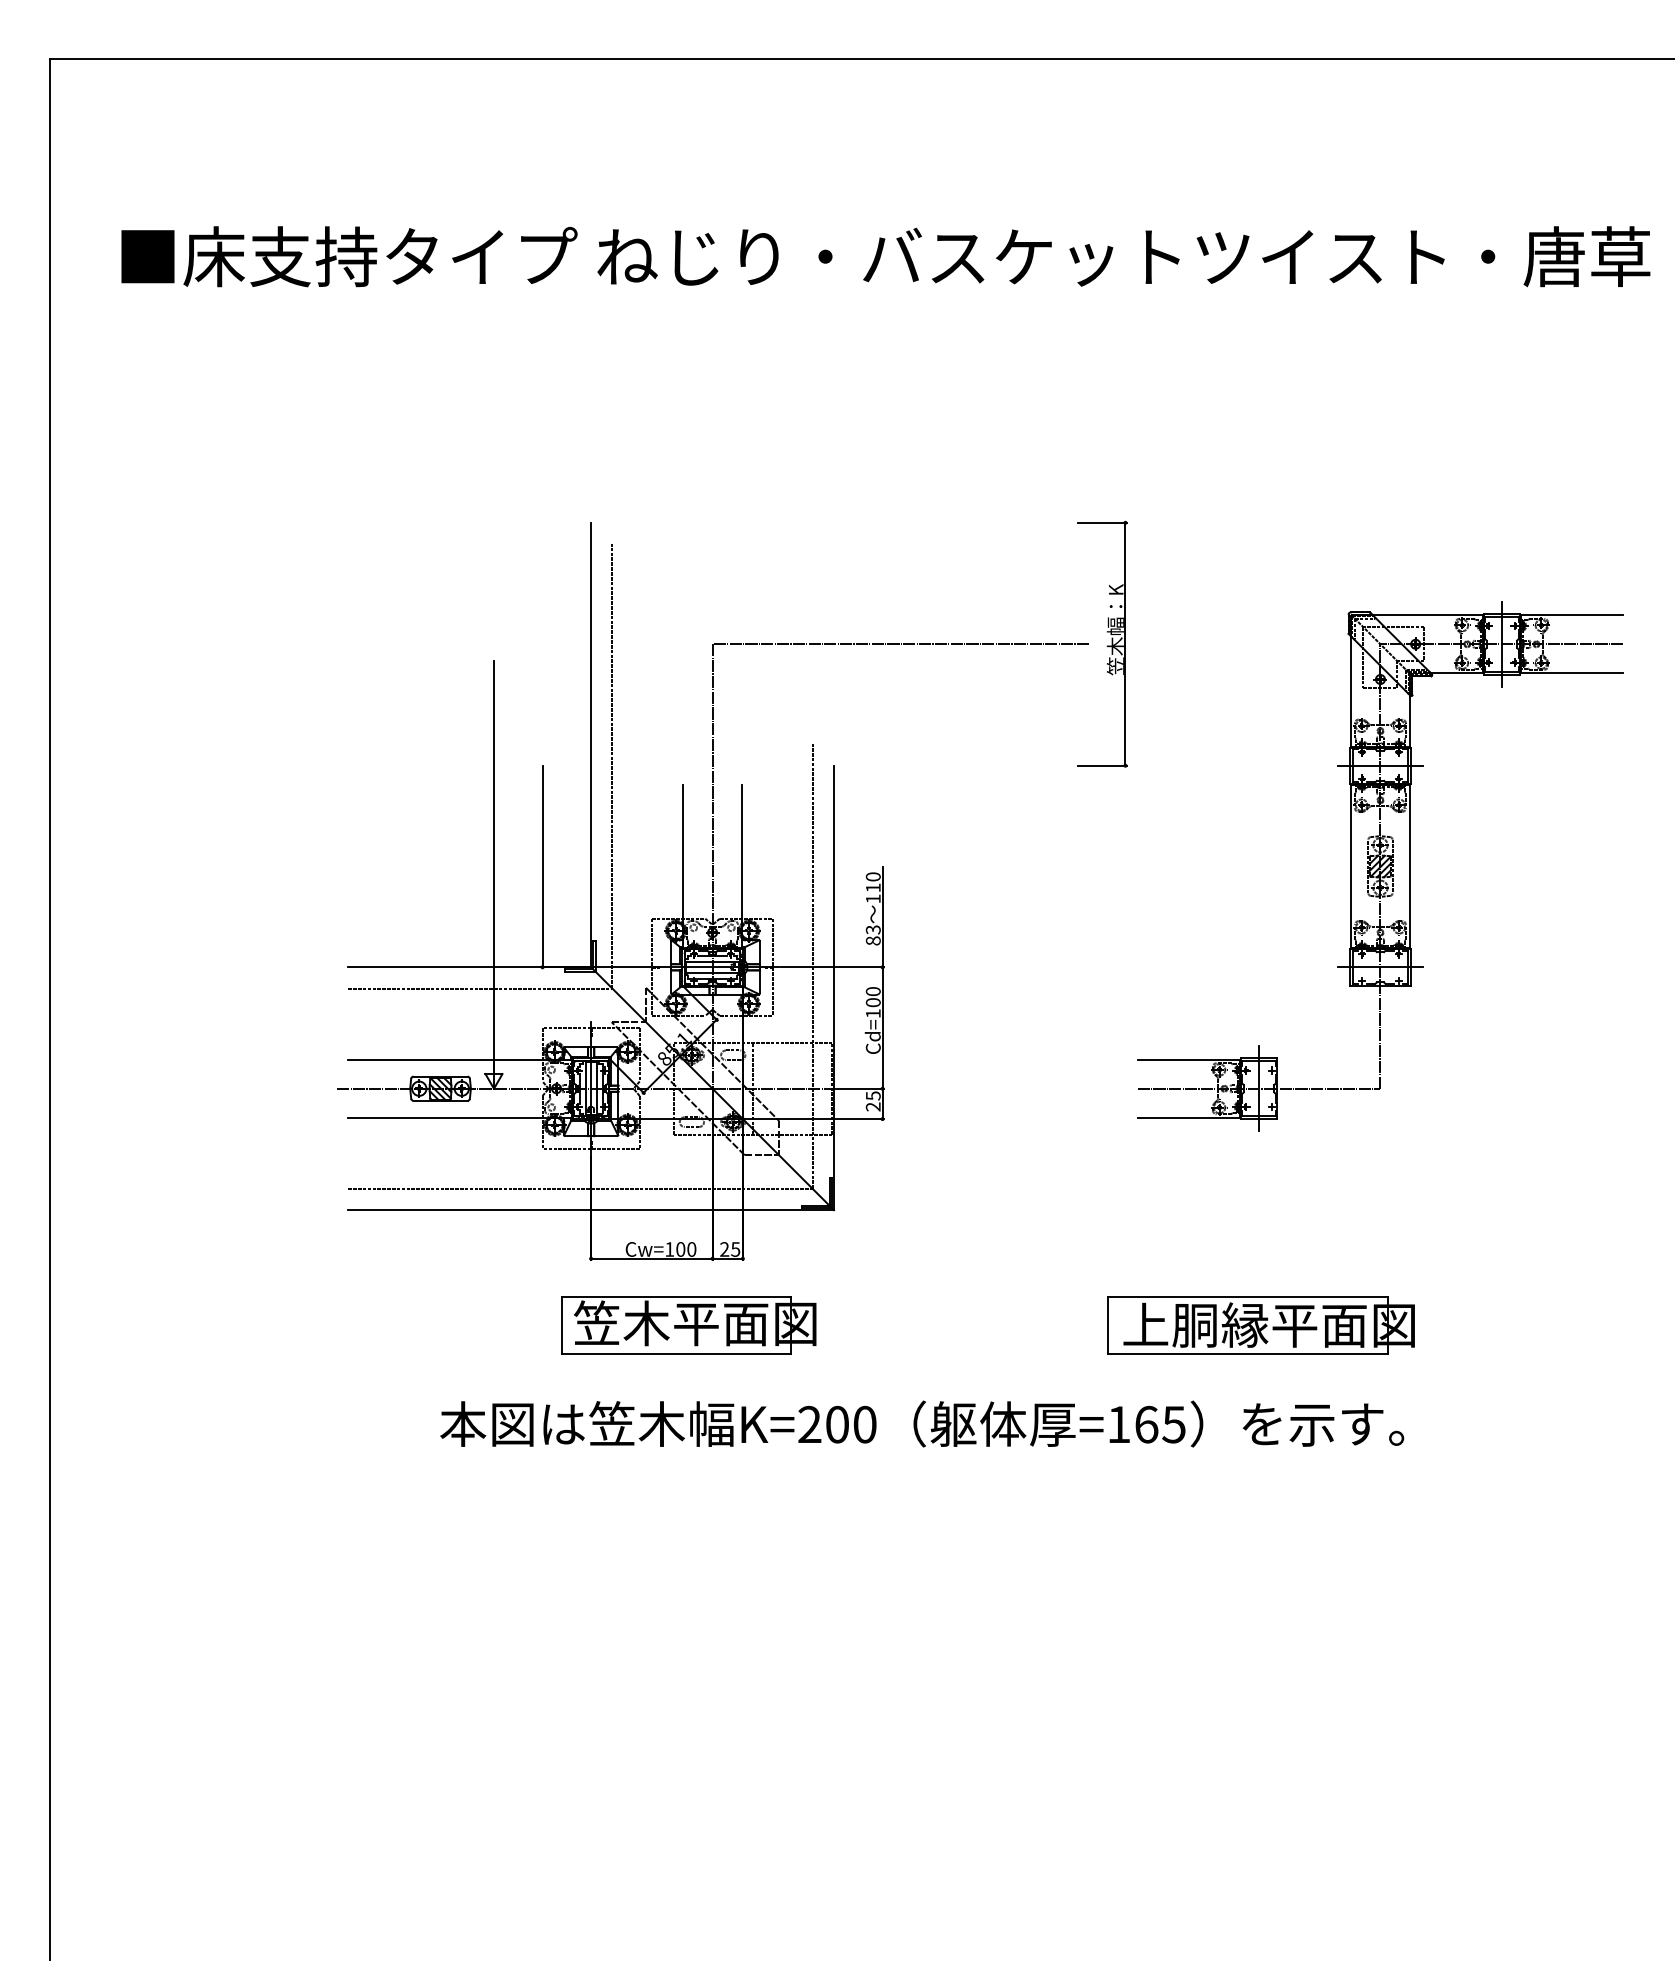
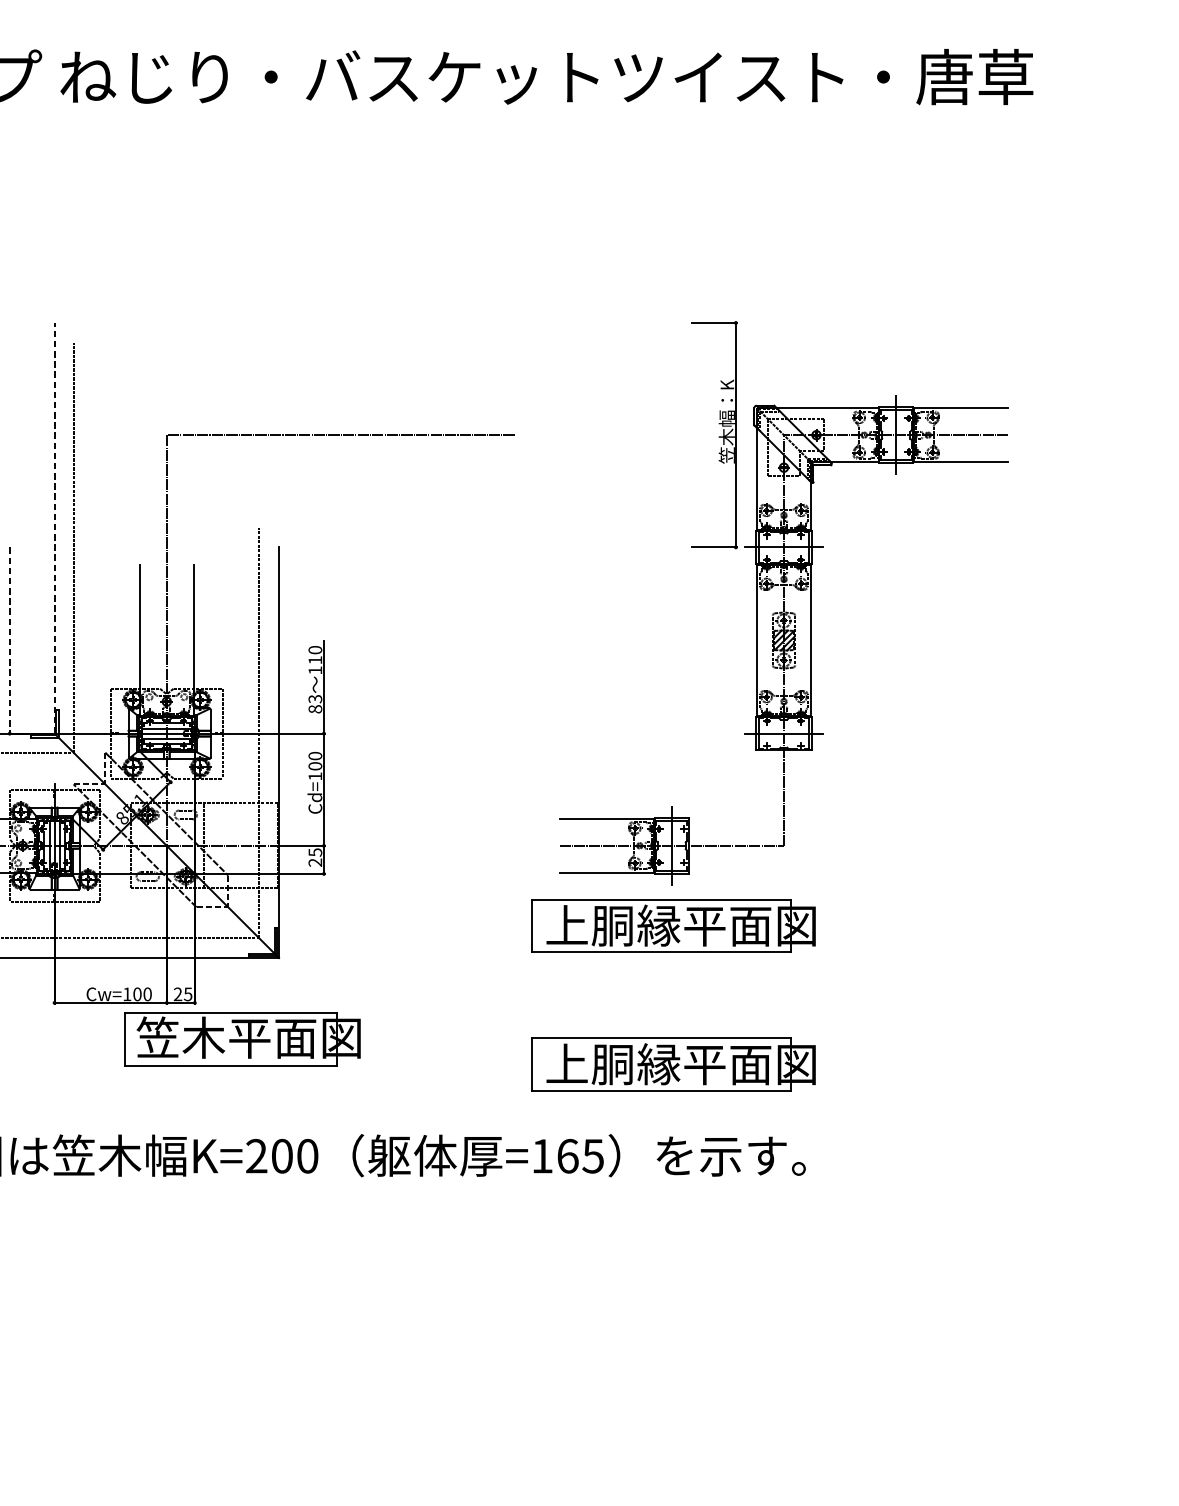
part: (1102, 644) -> (714, 435), moved
line: (591, 744) -> (54, 527), solid -> dashed
line: (542, 866) -> (9, 640), solid -> dashed
part: (1260, 1175) -> (673, 926), added
part: (688, 1325) -> (242, 1039), moved

